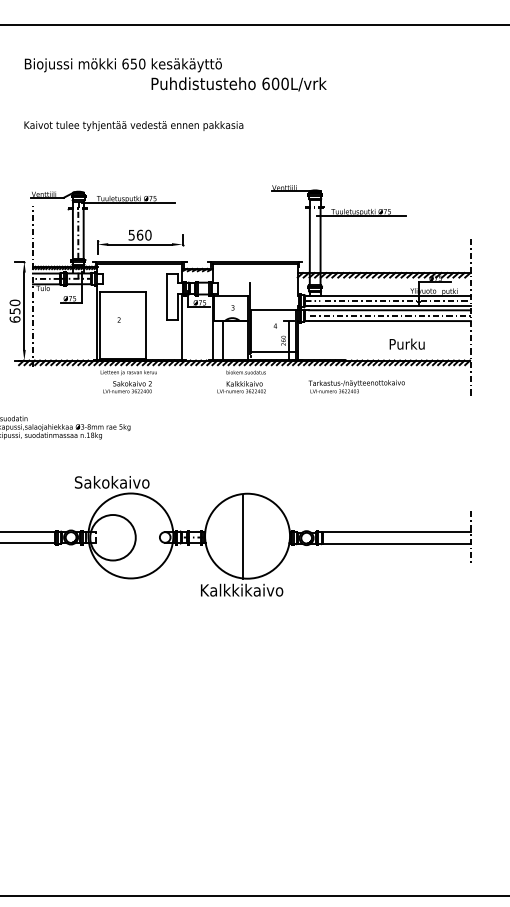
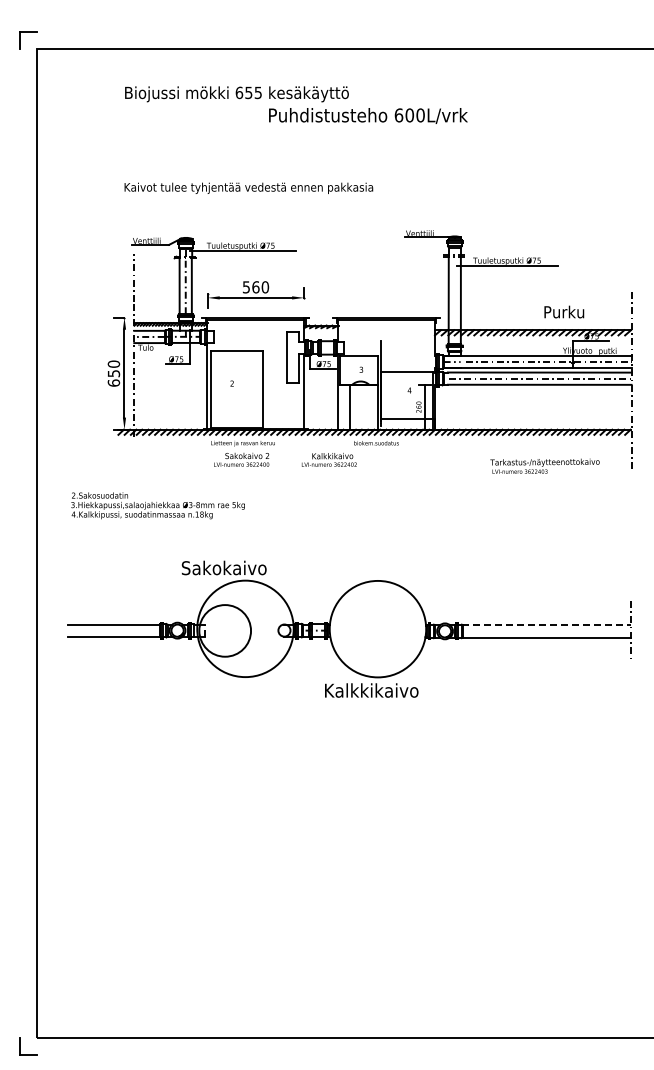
text: (142, 63) -> (258, 92), 650 -> 655
text: (133, 125) -> (248, 187), moved
text: (407, 343) -> (564, 311), moved
text: (356, 385) -> (544, 465), moved
text: (240, 386) -> (328, 459), moved
line: (395, 532) -> (546, 624), solid -> dashed
line: (243, 536) -> (373, 629), removed

